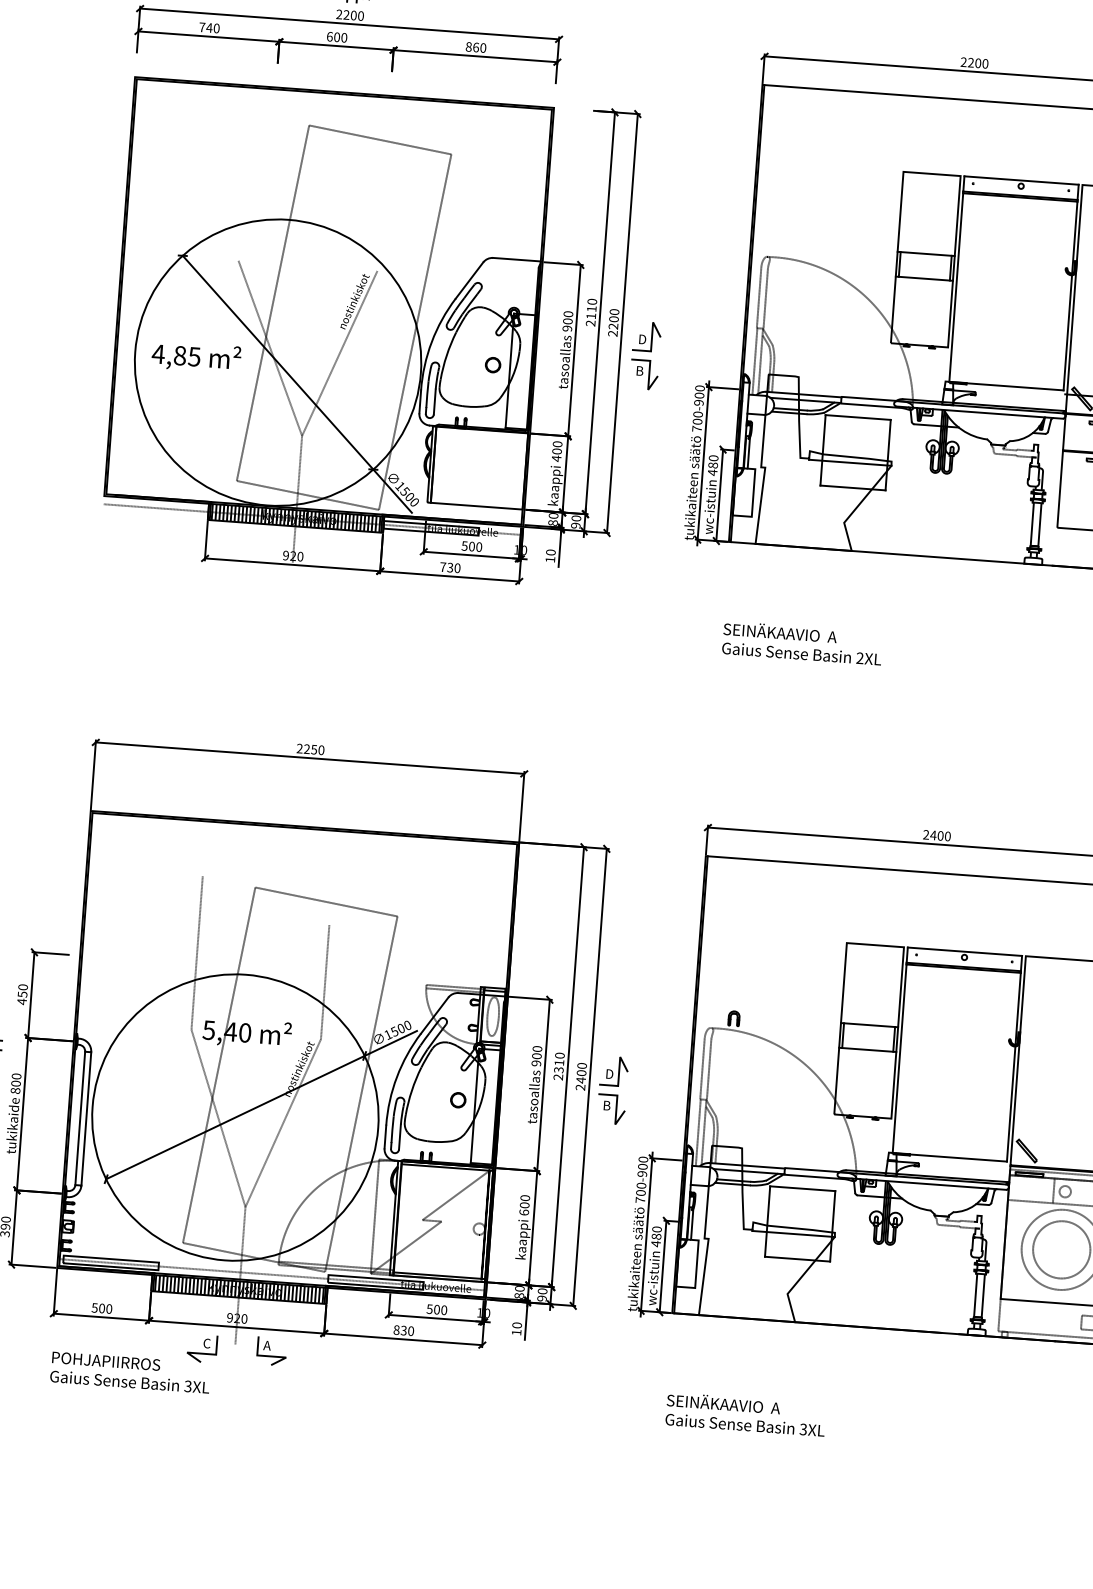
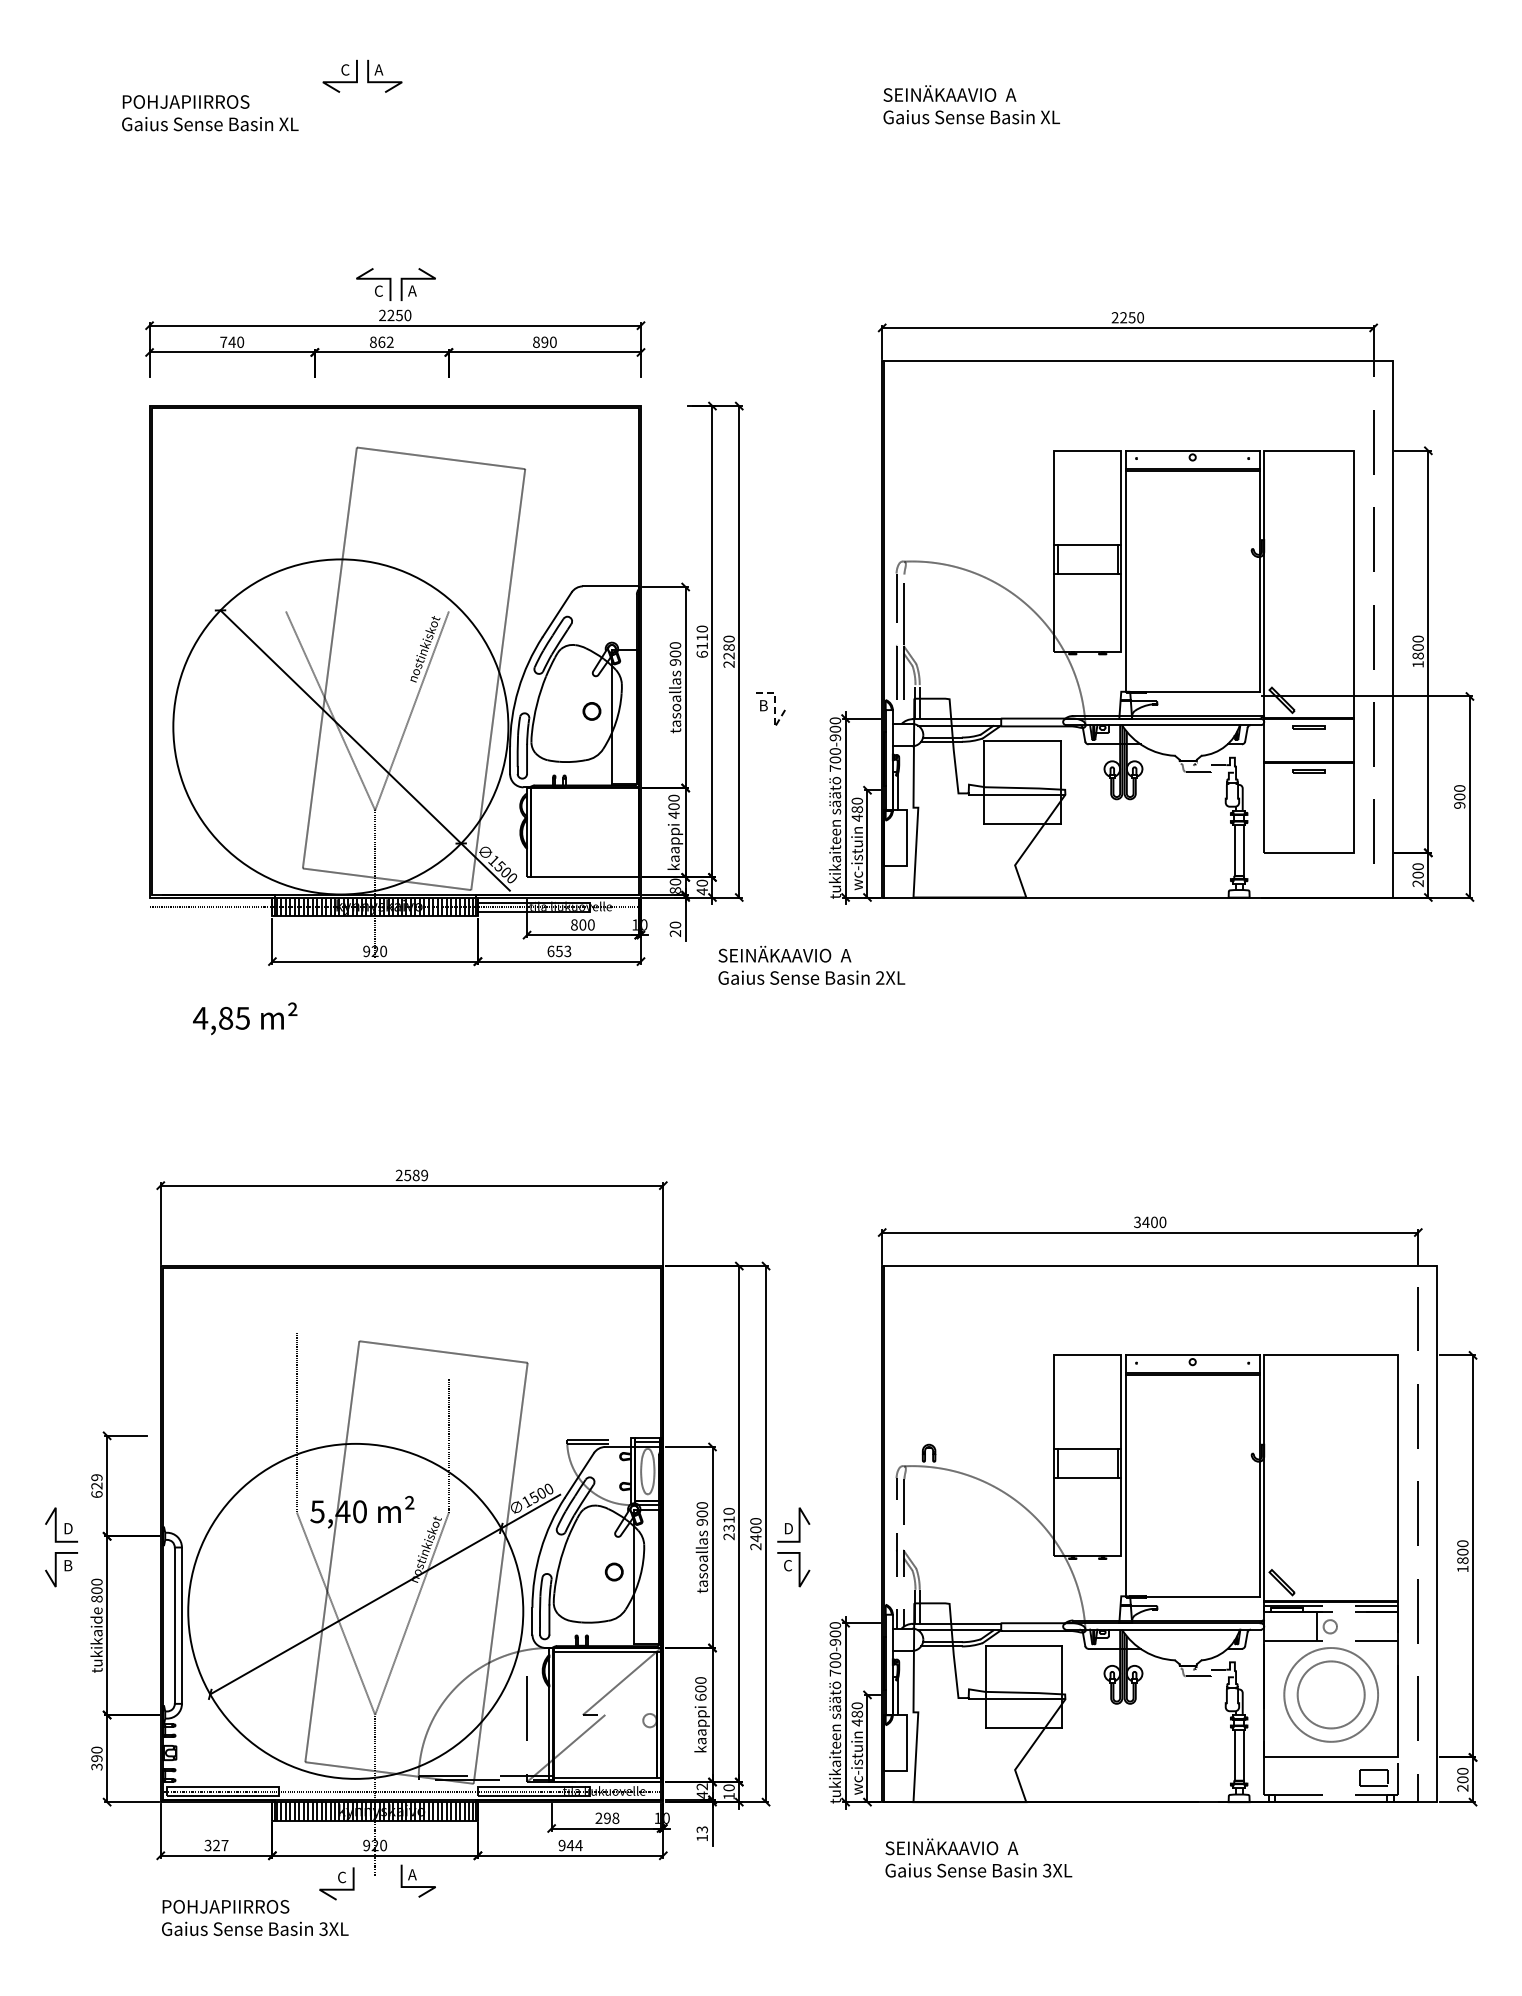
text: (353, 15) -> (399, 315), 2200 -> 2250
text: (336, 36) -> (381, 341), 600 -> 862
text: (475, 46) -> (544, 341), 860 -> 890
text: (977, 63) -> (1131, 317), 2200 -> 2250
text: (614, 319) -> (729, 647), 2200 -> 2280
text: (590, 322) -> (701, 653), 2110 -> 6110
part: (646, 336) -> (768, 664), removed
text: (196, 357) -> (245, 1018), moved
line: (649, 374) -> (775, 708), solid -> dashed
text: (575, 525) -> (701, 891), 90 -> 40
text: (464, 545) -> (573, 924), 500 -> 800
text: (549, 559) -> (674, 933), 10 -> 20
text: (450, 567) -> (559, 951), 730 -> 653
text: (802, 642) -> (811, 964), moved
text: (314, 749) -> (416, 1175), 2250 -> 2589
text: (926, 834) -> (1137, 1222), 2400 -> 3400
text: (22, 994) -> (96, 1486), 450 -> 629
text: (607, 1105) -> (788, 1565), B -> C
text: (518, 1291) -> (701, 1790), 80 -> 42
text: (541, 1298) -> (728, 1796), 90 -> 10
text: (102, 1308) -> (216, 1845), 500 -> 327
text: (437, 1309) -> (607, 1818), 500 -> 298
text: (516, 1325) -> (701, 1829), 10 -> 13
text: (403, 1330) -> (570, 1845), 830 -> 944
text: (745, 1413) -> (978, 1857), moved

